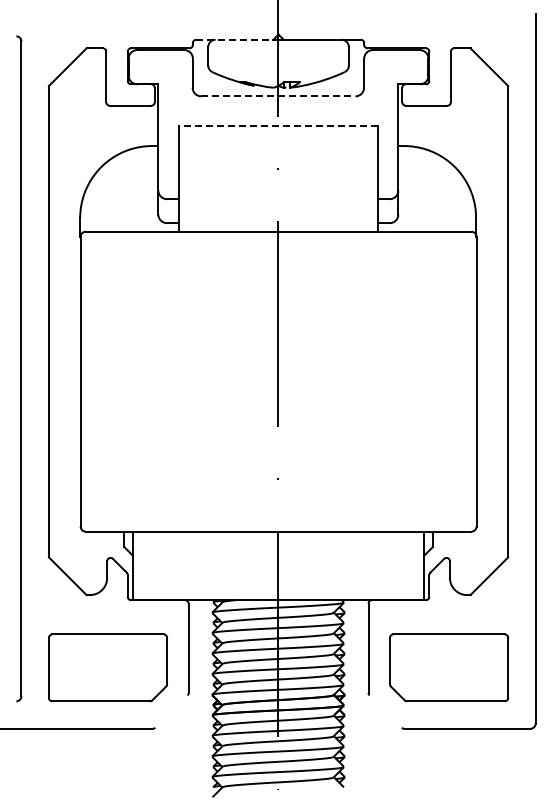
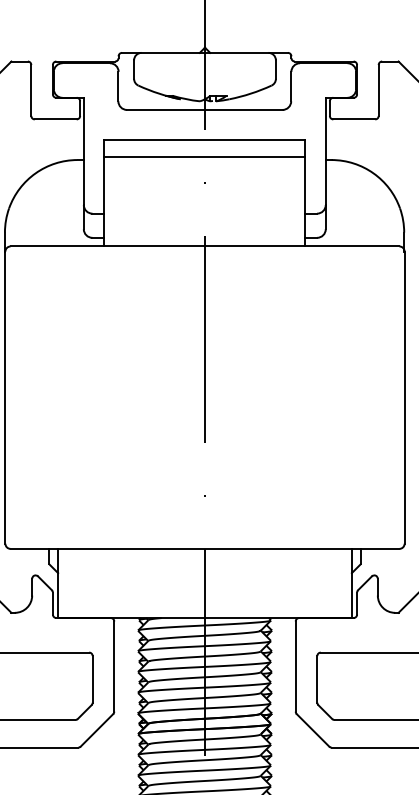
line: (234, 39) -> (160, 52), dashed -> solid
line: (278, 96) -> (204, 110), dashed -> solid
line: (277, 126) -> (203, 140), dashed -> solid
line: (277, 142) -> (203, 156), added
line: (171, 711) -> (97, 730), added
line: (385, 711) -> (312, 730), added

